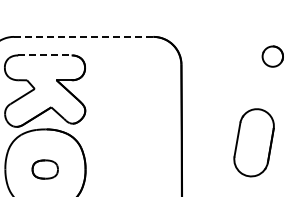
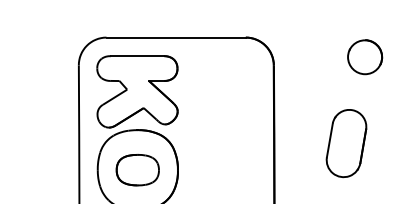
line: (84, 36) -> (176, 37), dashed -> solid
line: (45, 55) -> (137, 56), dashed -> solid
part: (273, 56) -> (365, 57), size x1.67
part: (45, 169) -> (137, 170), size x1.67

